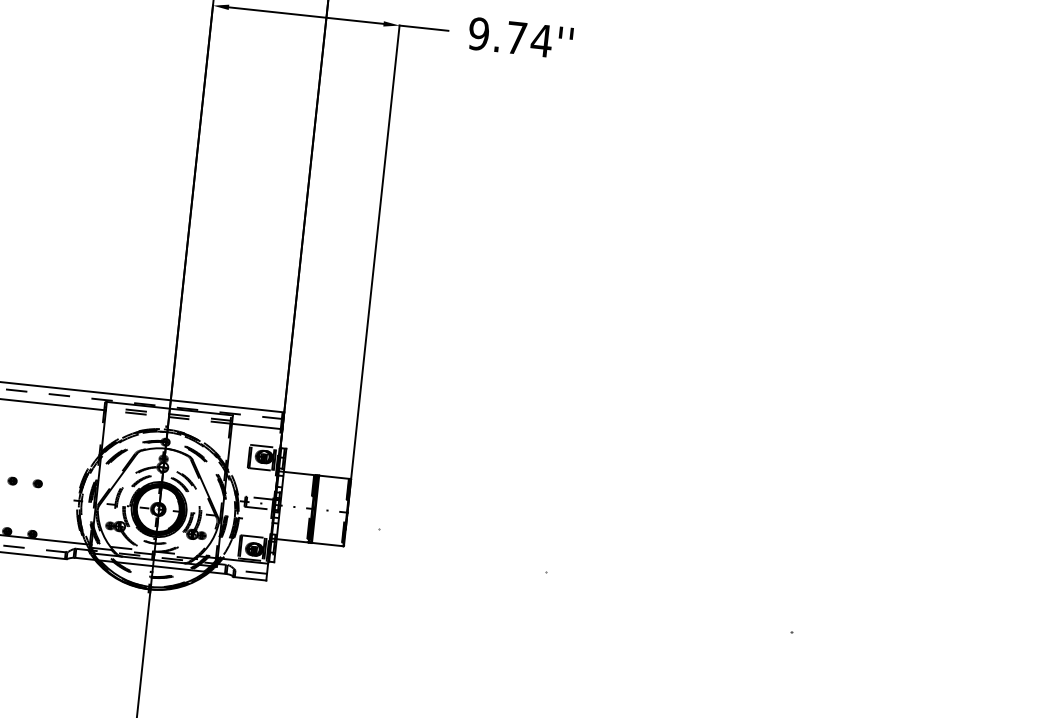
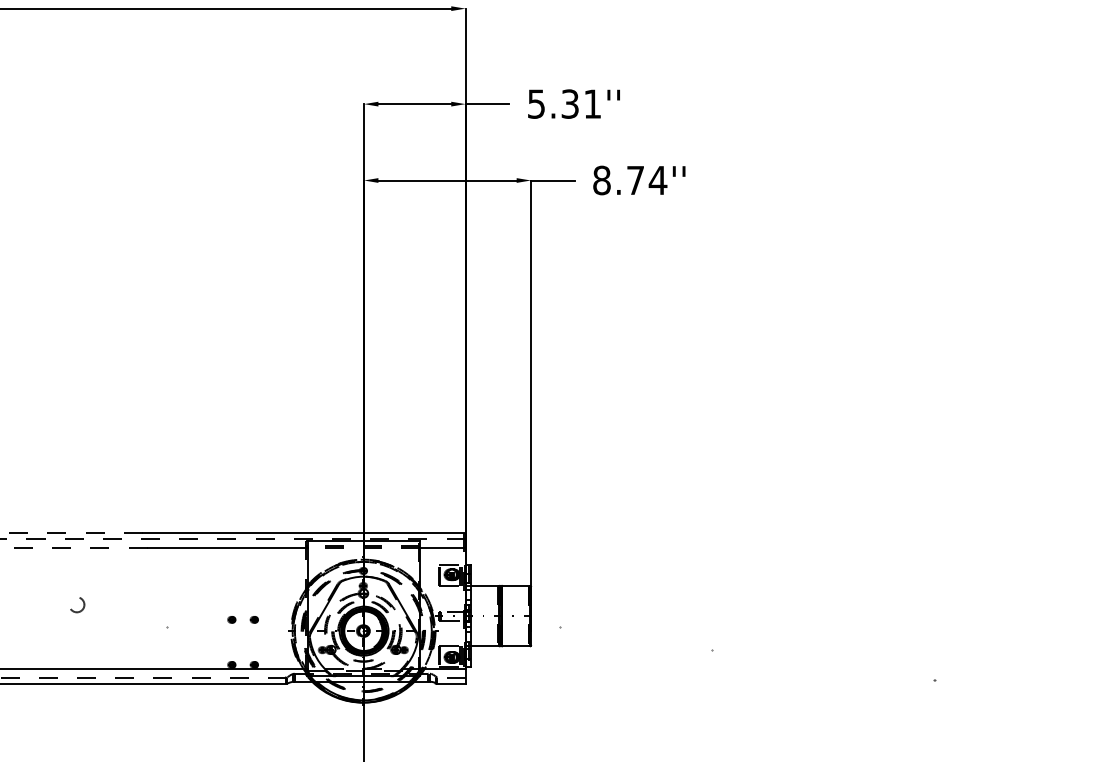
text: (478, 34) -> (601, 180), 9.74'' -> 8.74''

